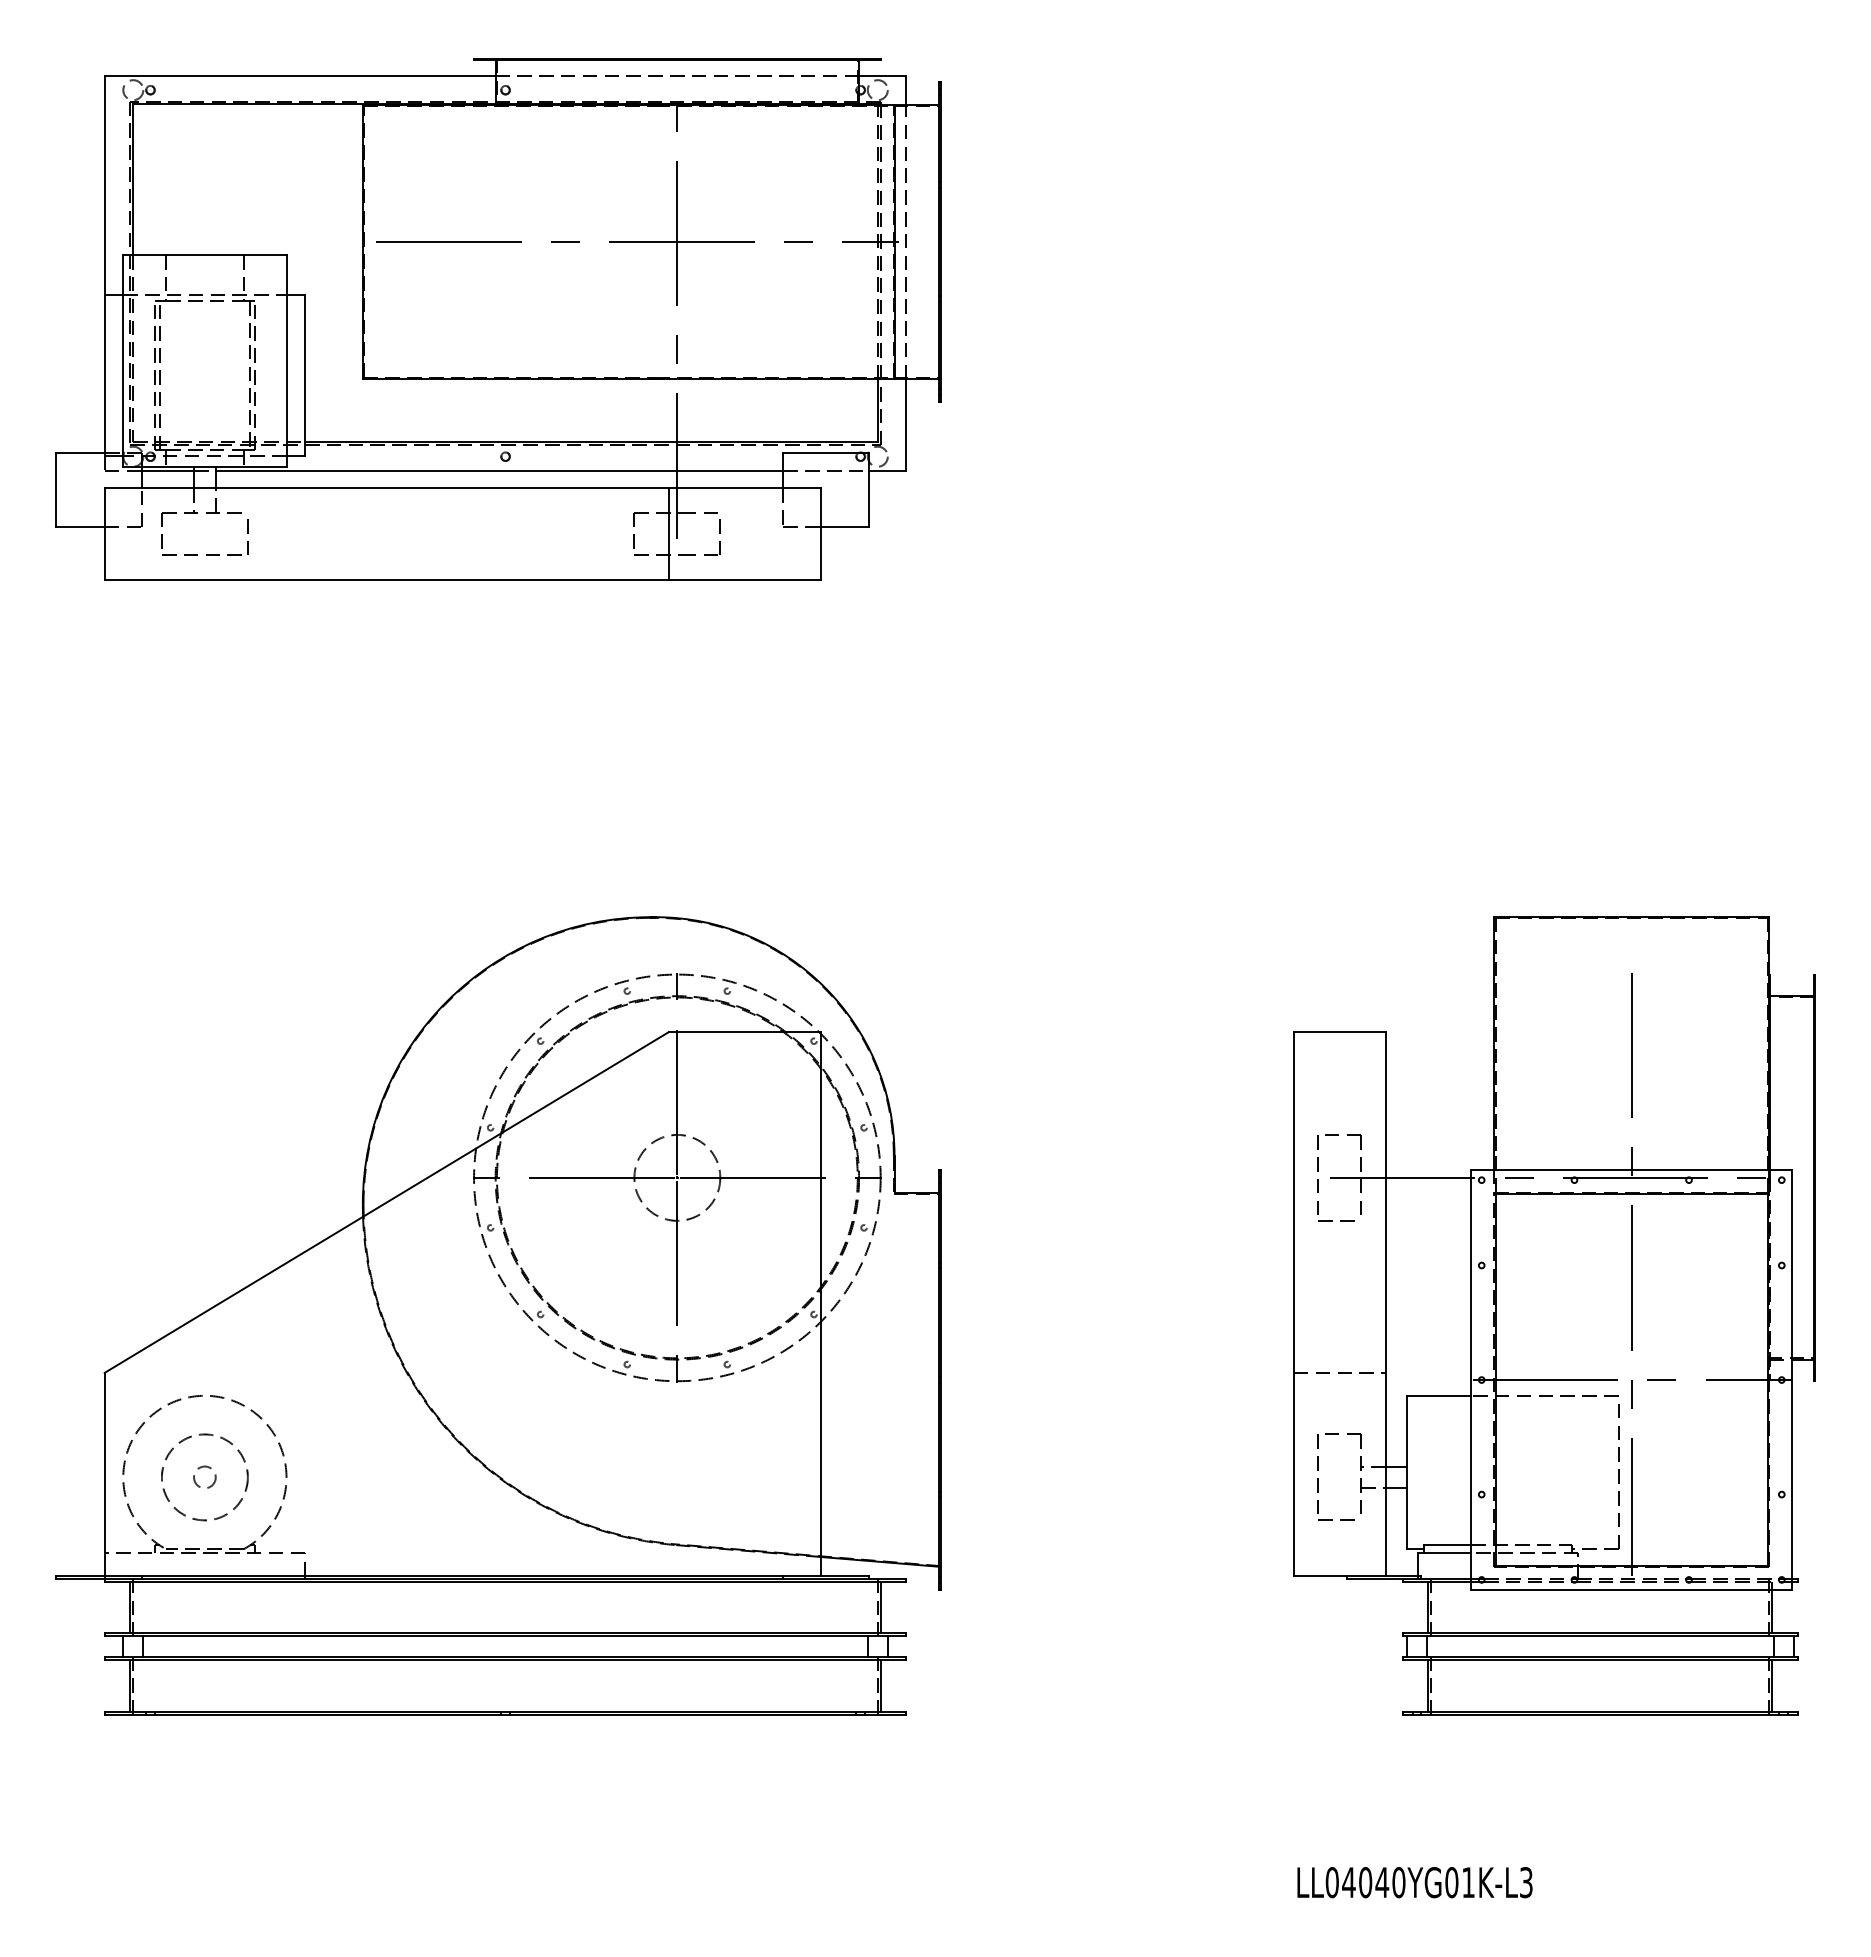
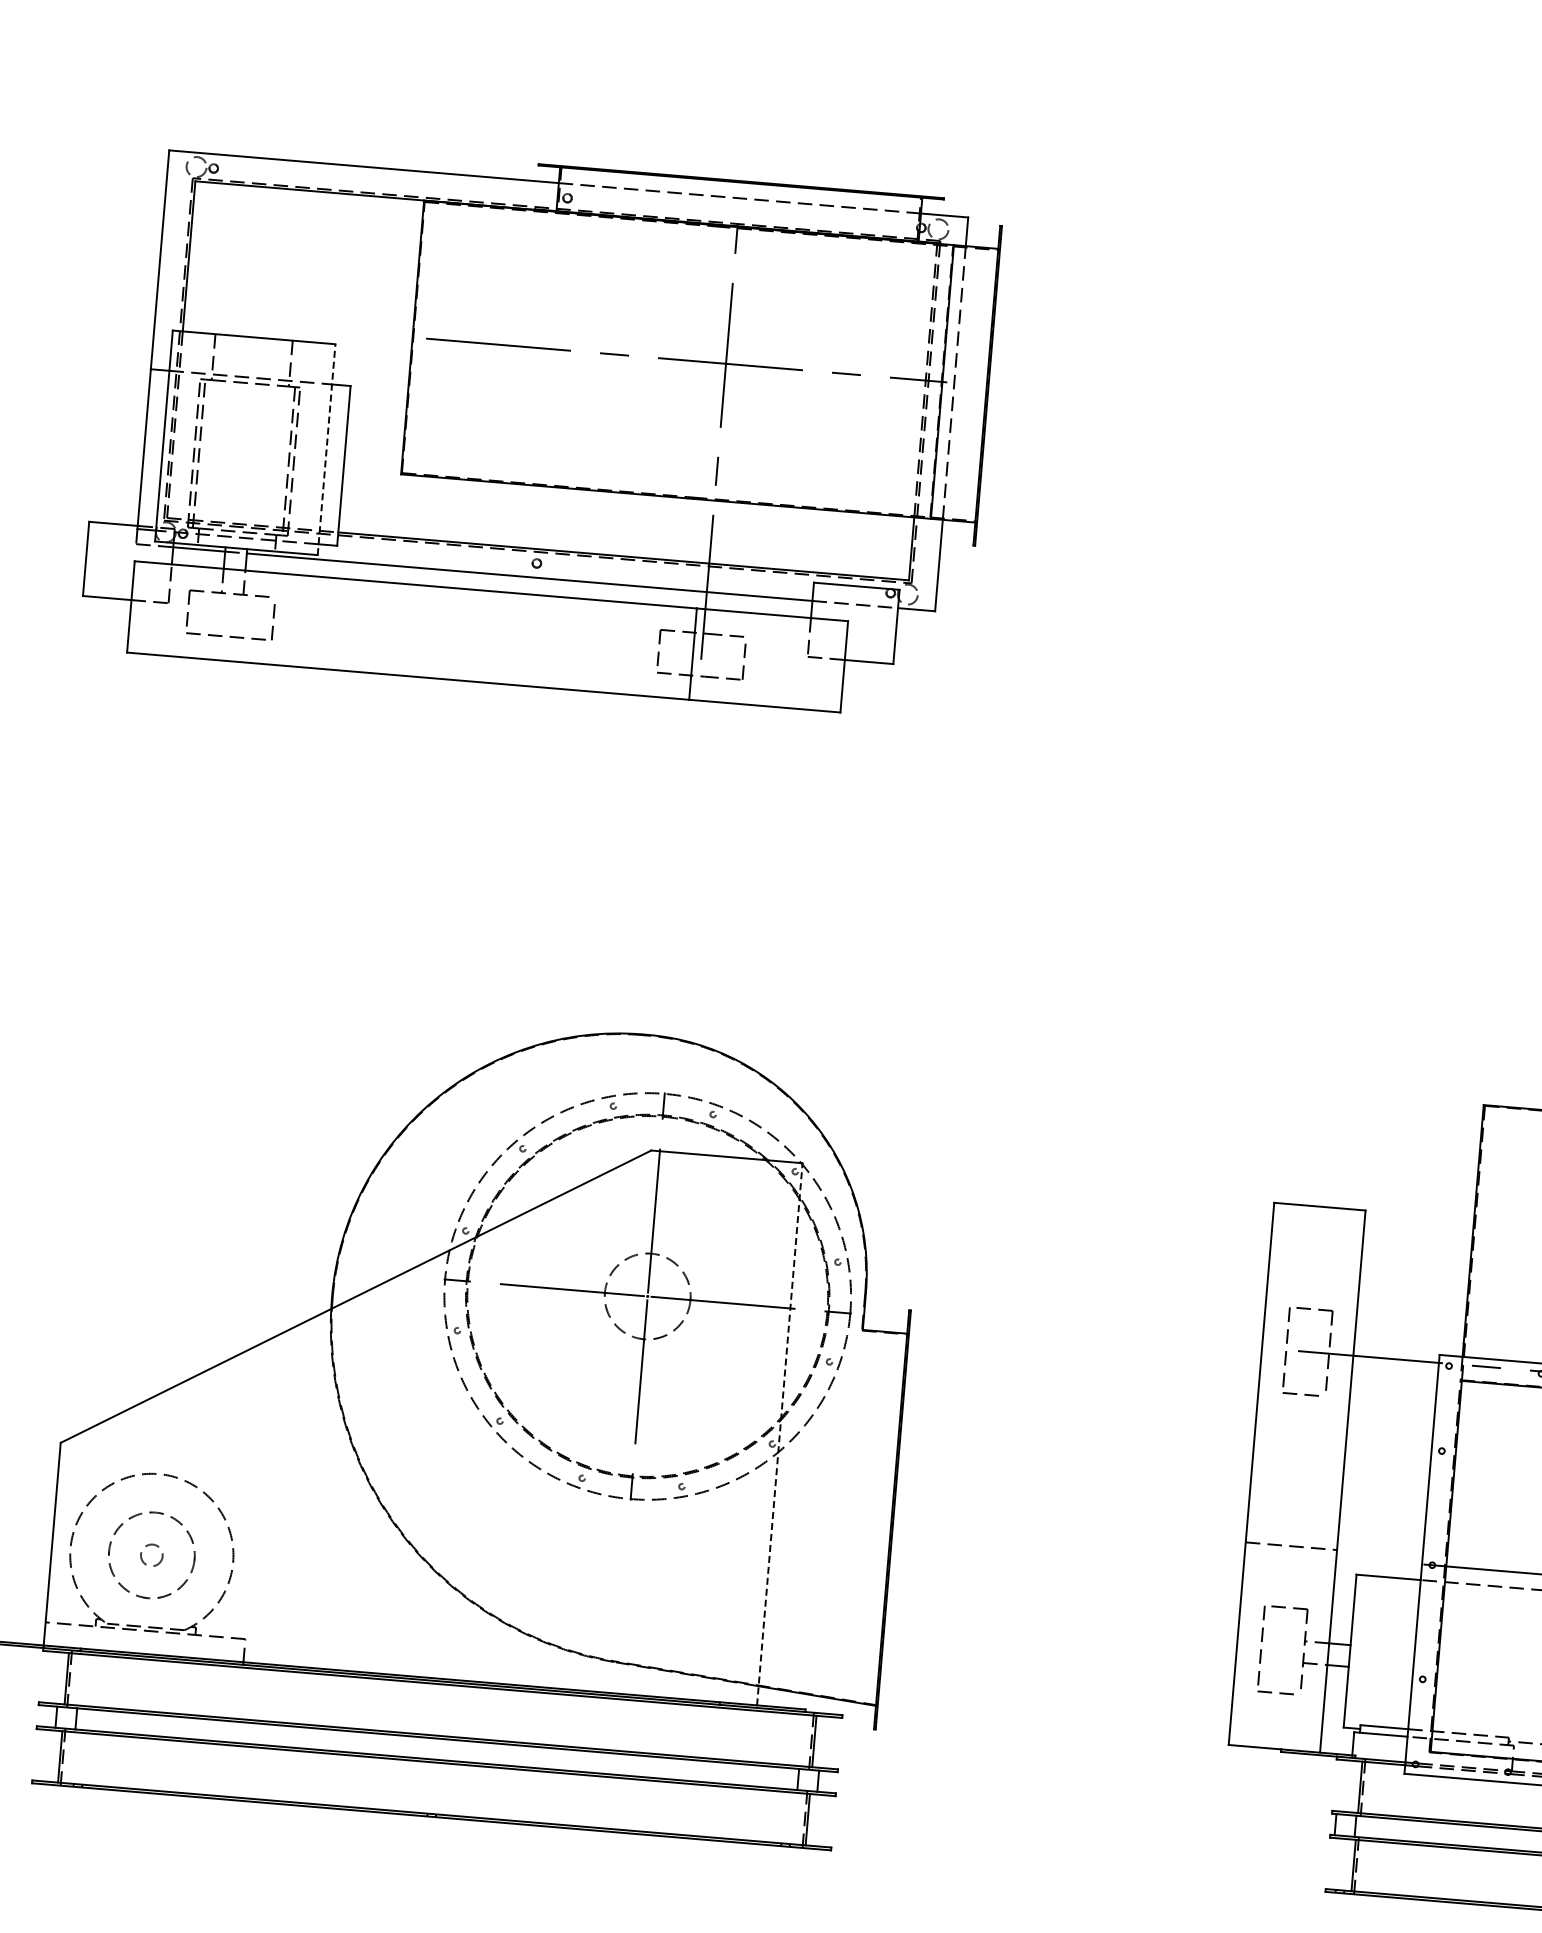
line: (286, 360) -> (326, 449), solid -> dashed
line: (820, 1303) -> (779, 1433), solid -> dashed

